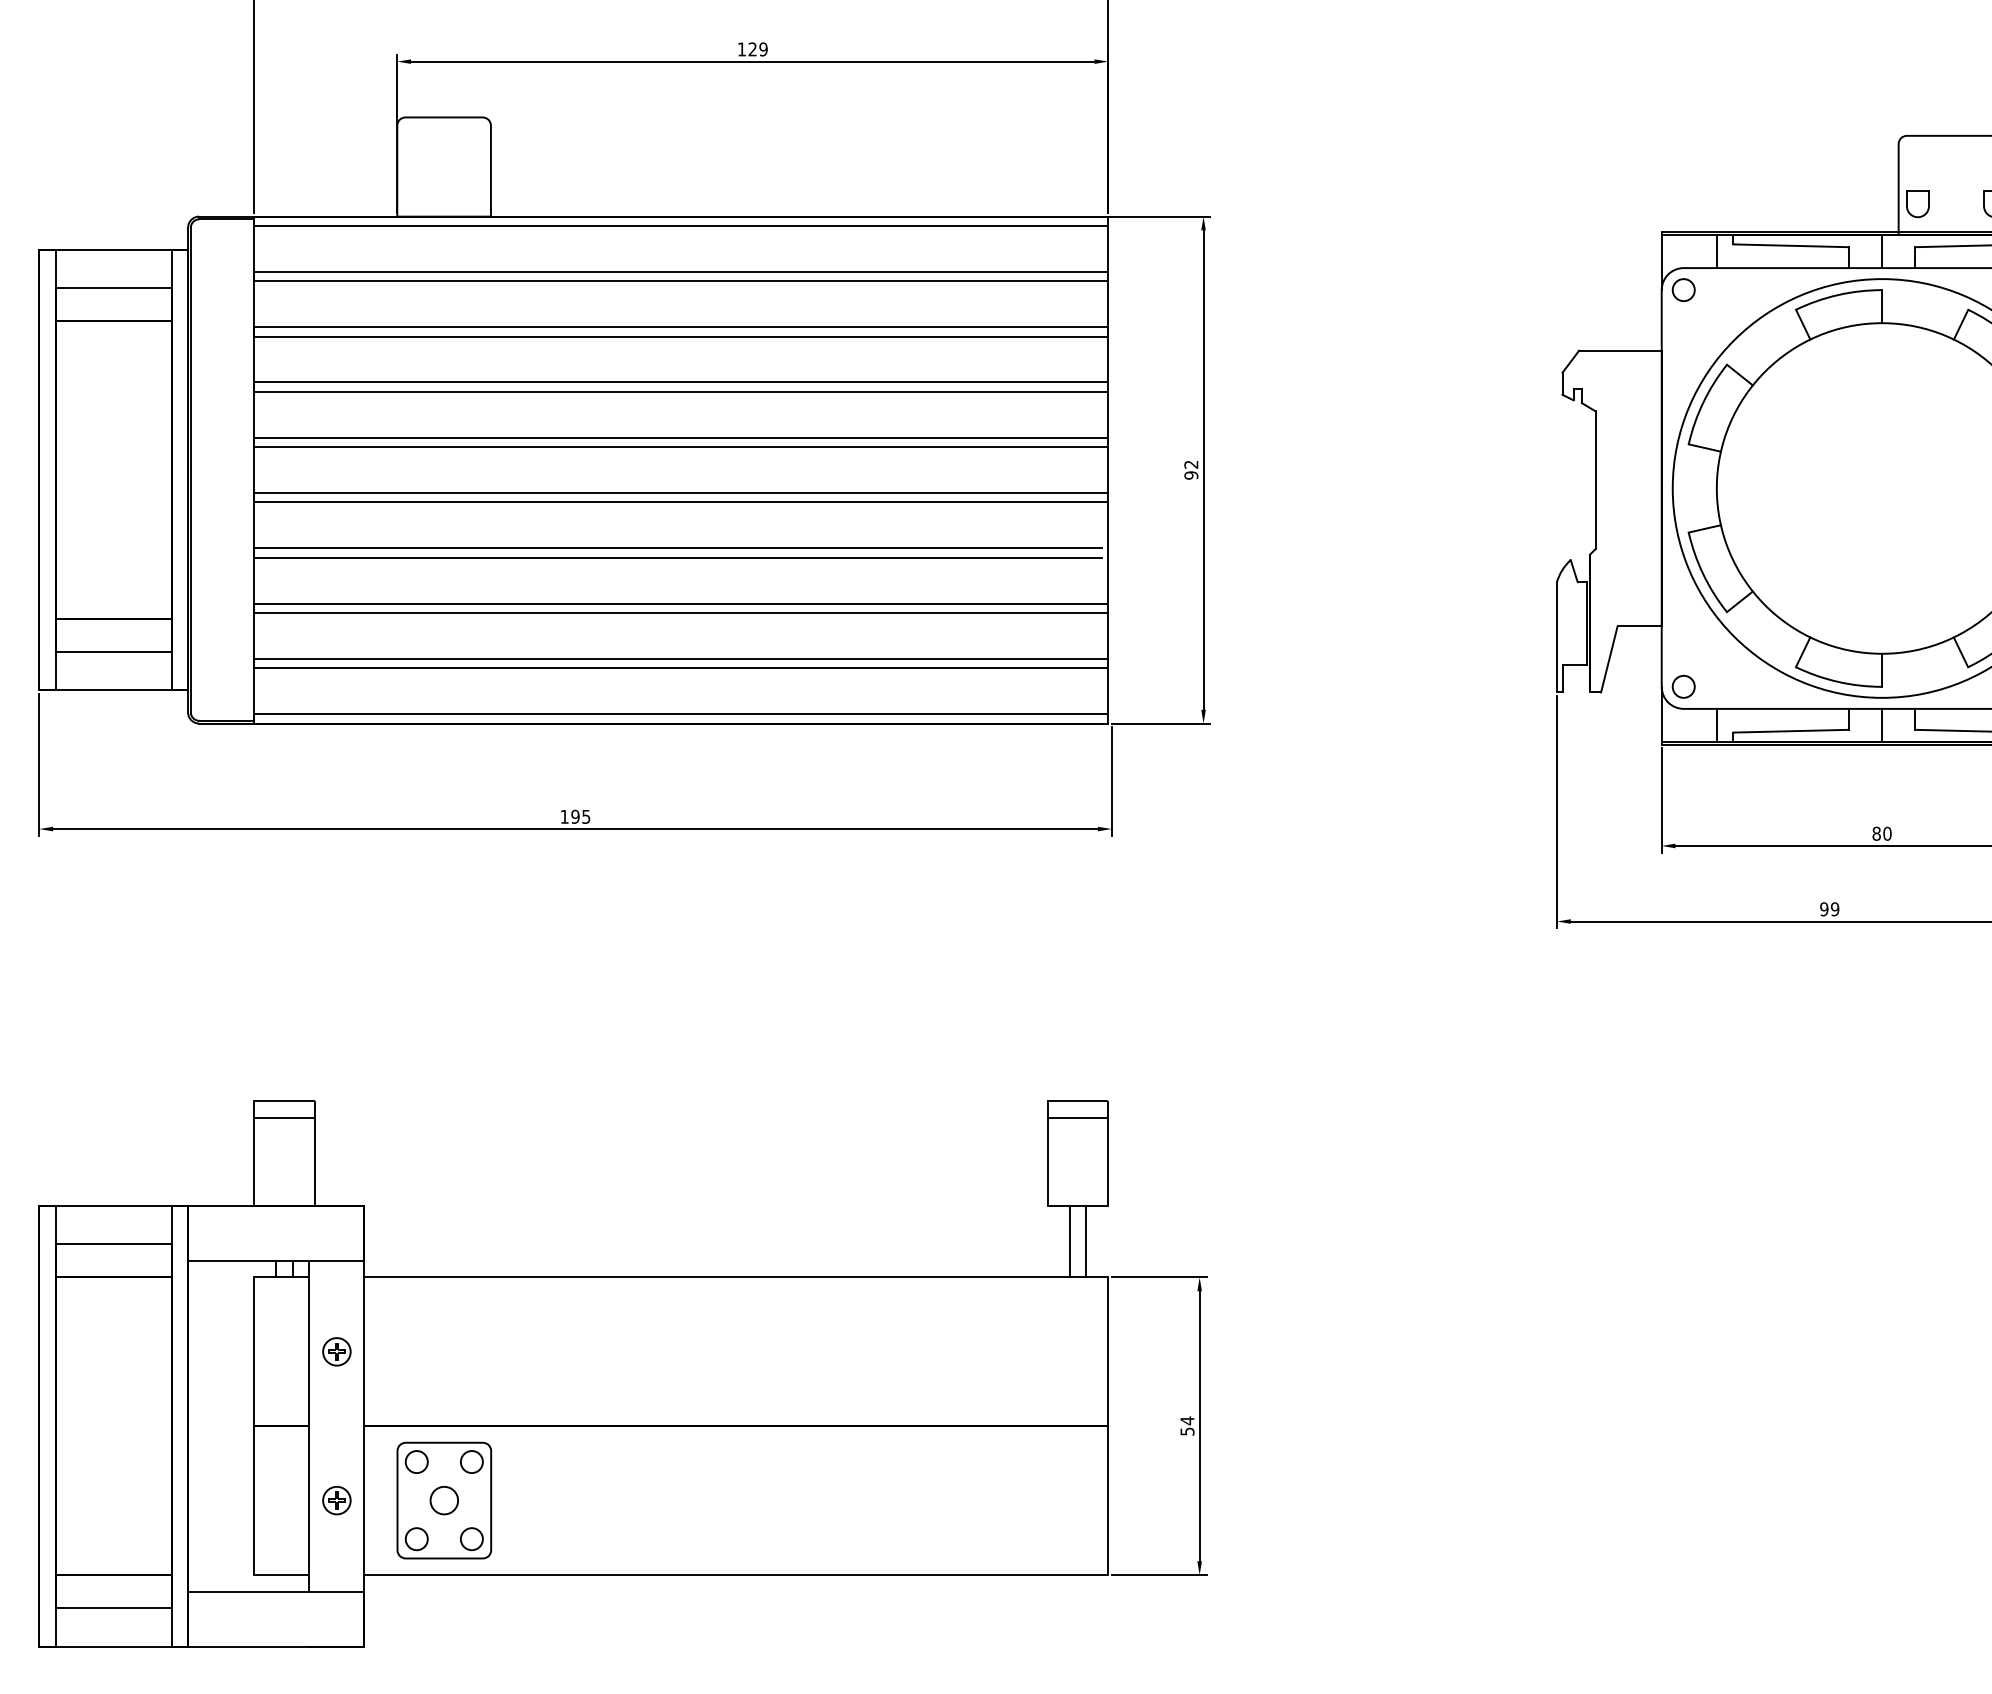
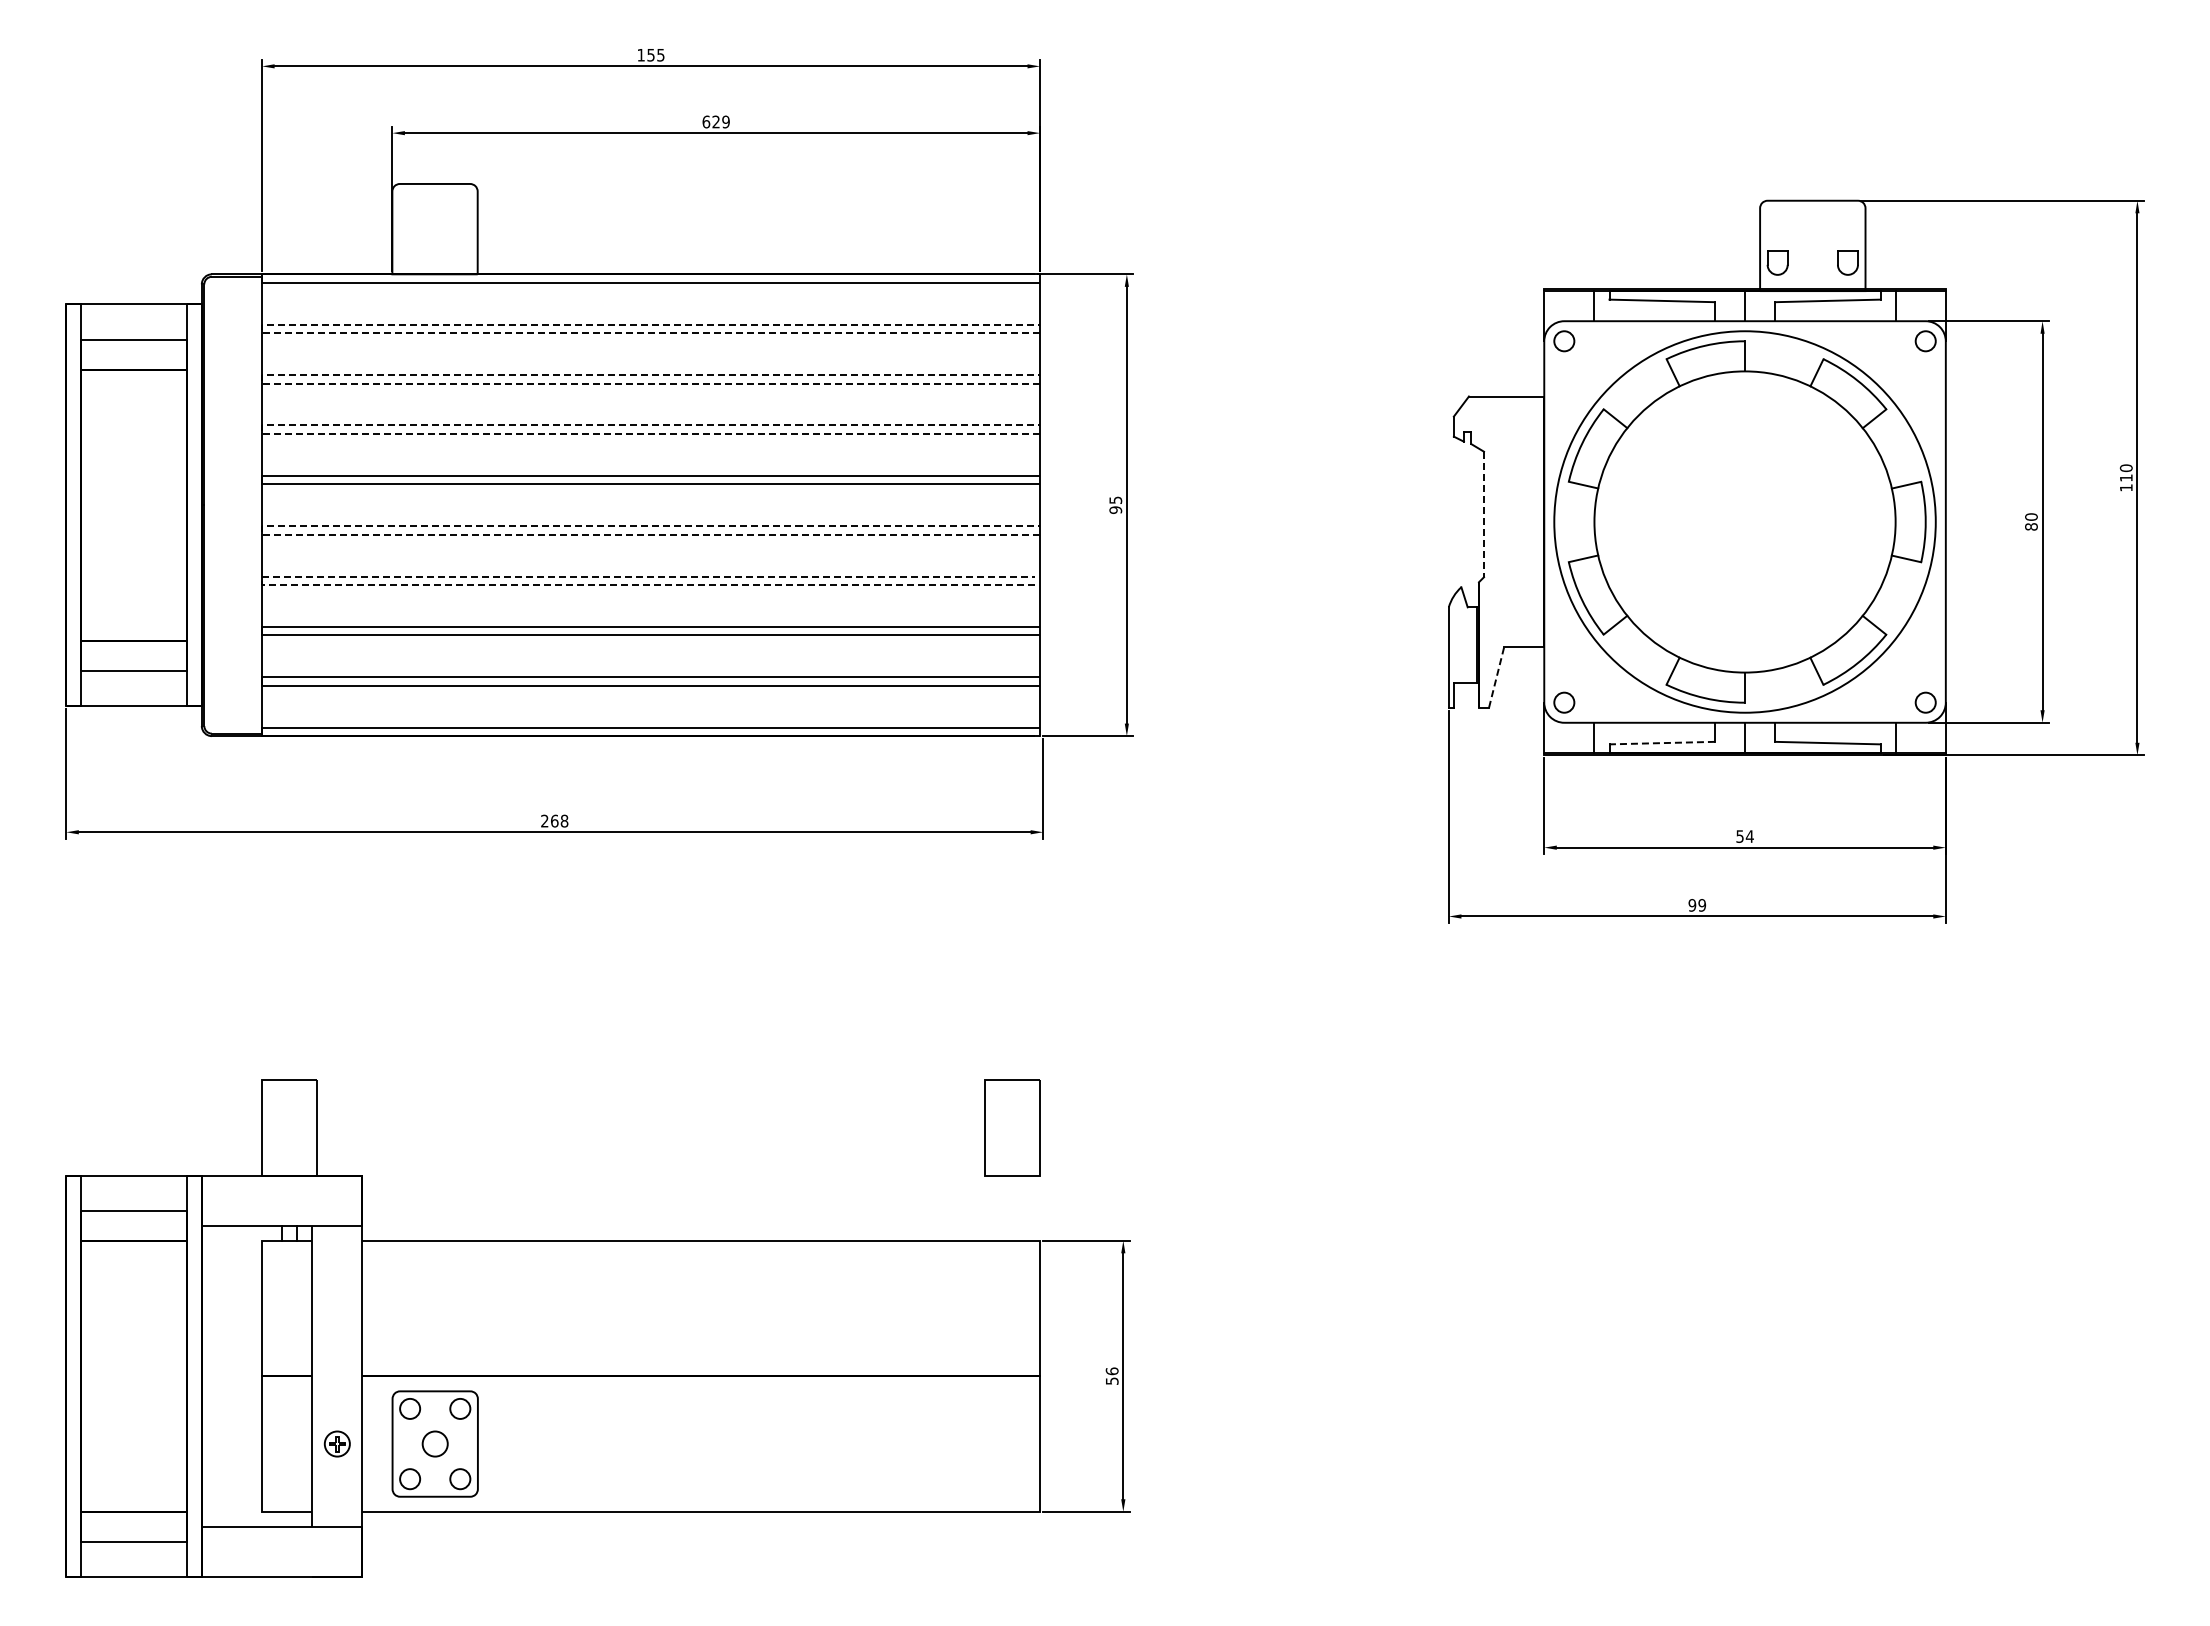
text: (742, 48) -> (706, 121), 129 -> 629
line: (254, 276) -> (262, 328), solid -> dashed
line: (254, 330) -> (262, 378), solid -> dashed
line: (254, 386) -> (262, 429), solid -> dashed
text: (1191, 463) -> (1115, 499), 92 -> 95
line: (1596, 480) -> (1484, 514), solid -> dashed
line: (254, 496) -> (262, 529), solid -> dashed
line: (254, 552) -> (262, 580), solid -> dashed
line: (1609, 659) -> (1496, 677), solid -> dashed
line: (1791, 731) -> (1662, 743), solid -> dashed
text: (575, 816) -> (554, 820), 195 -> 268
text: (1881, 833) -> (1744, 836), 80 -> 54
line: (284, 1118) -> (289, 1095), removed
line: (1078, 1118) -> (1012, 1095), removed
line: (1069, 1240) -> (1004, 1207), removed
line: (1086, 1240) -> (1020, 1207), removed
part: (335, 1351) -> (336, 1308), removed
text: (1186, 1420) -> (1111, 1371), 54 -> 56

